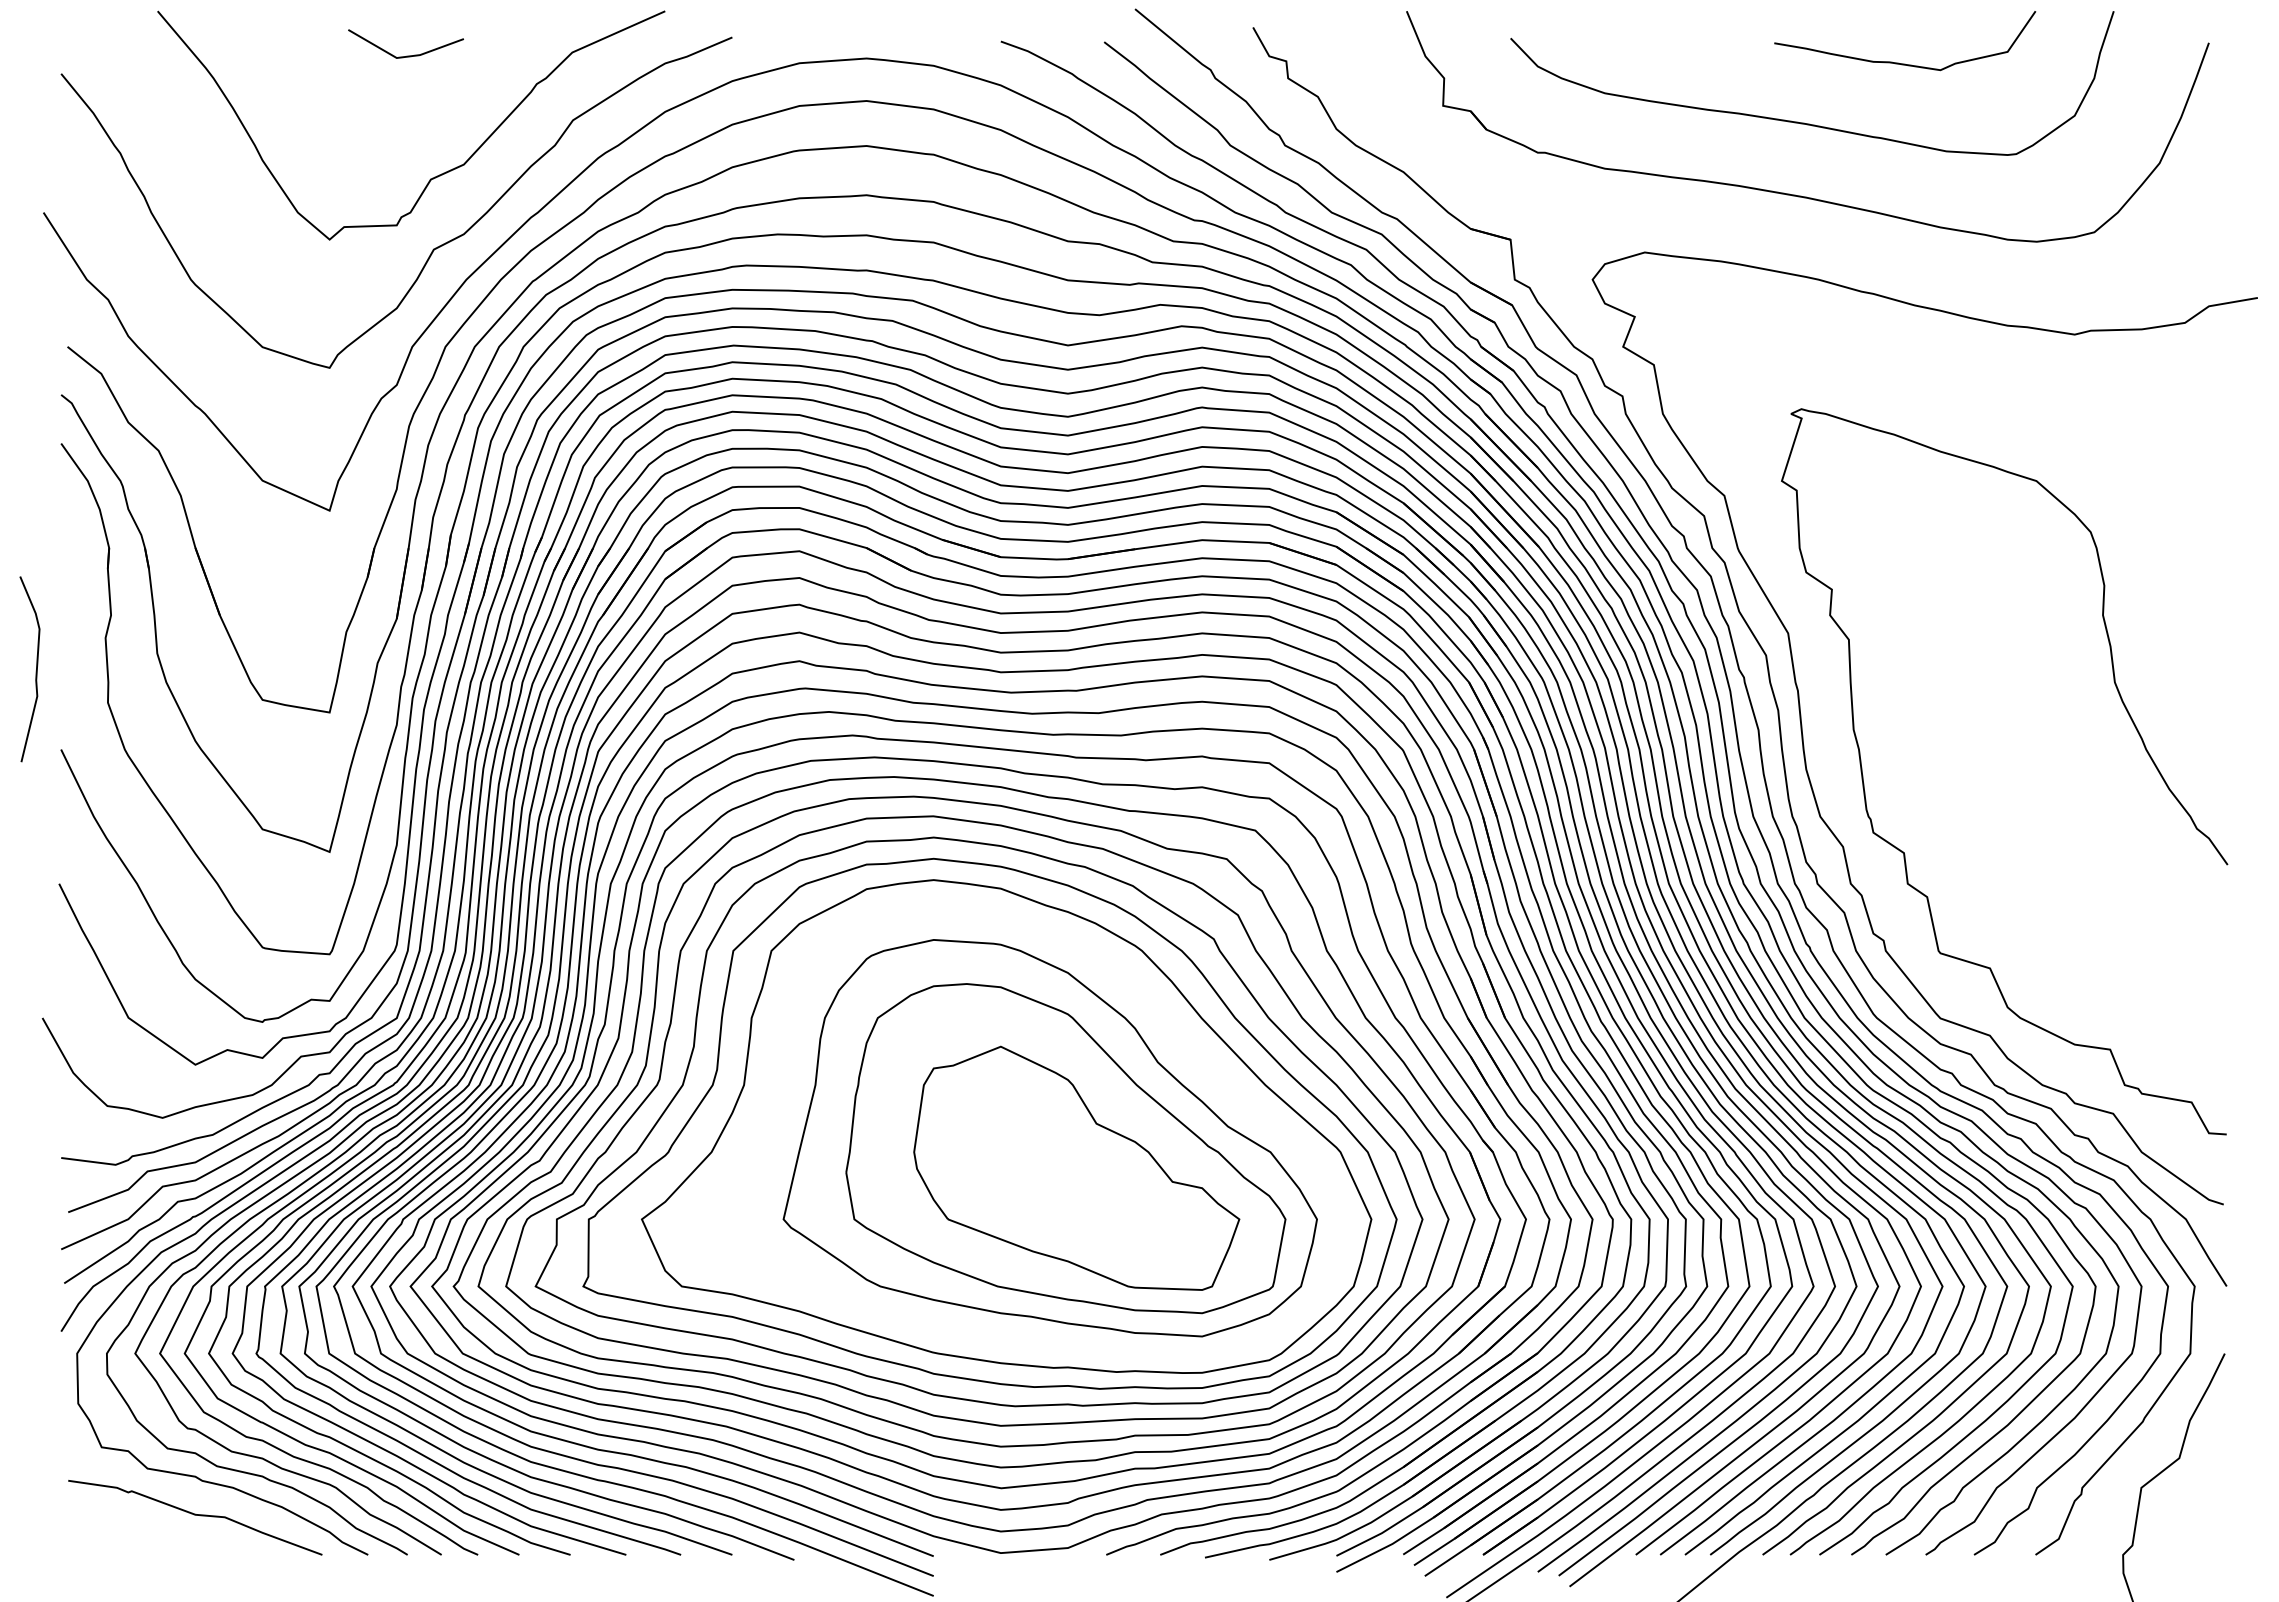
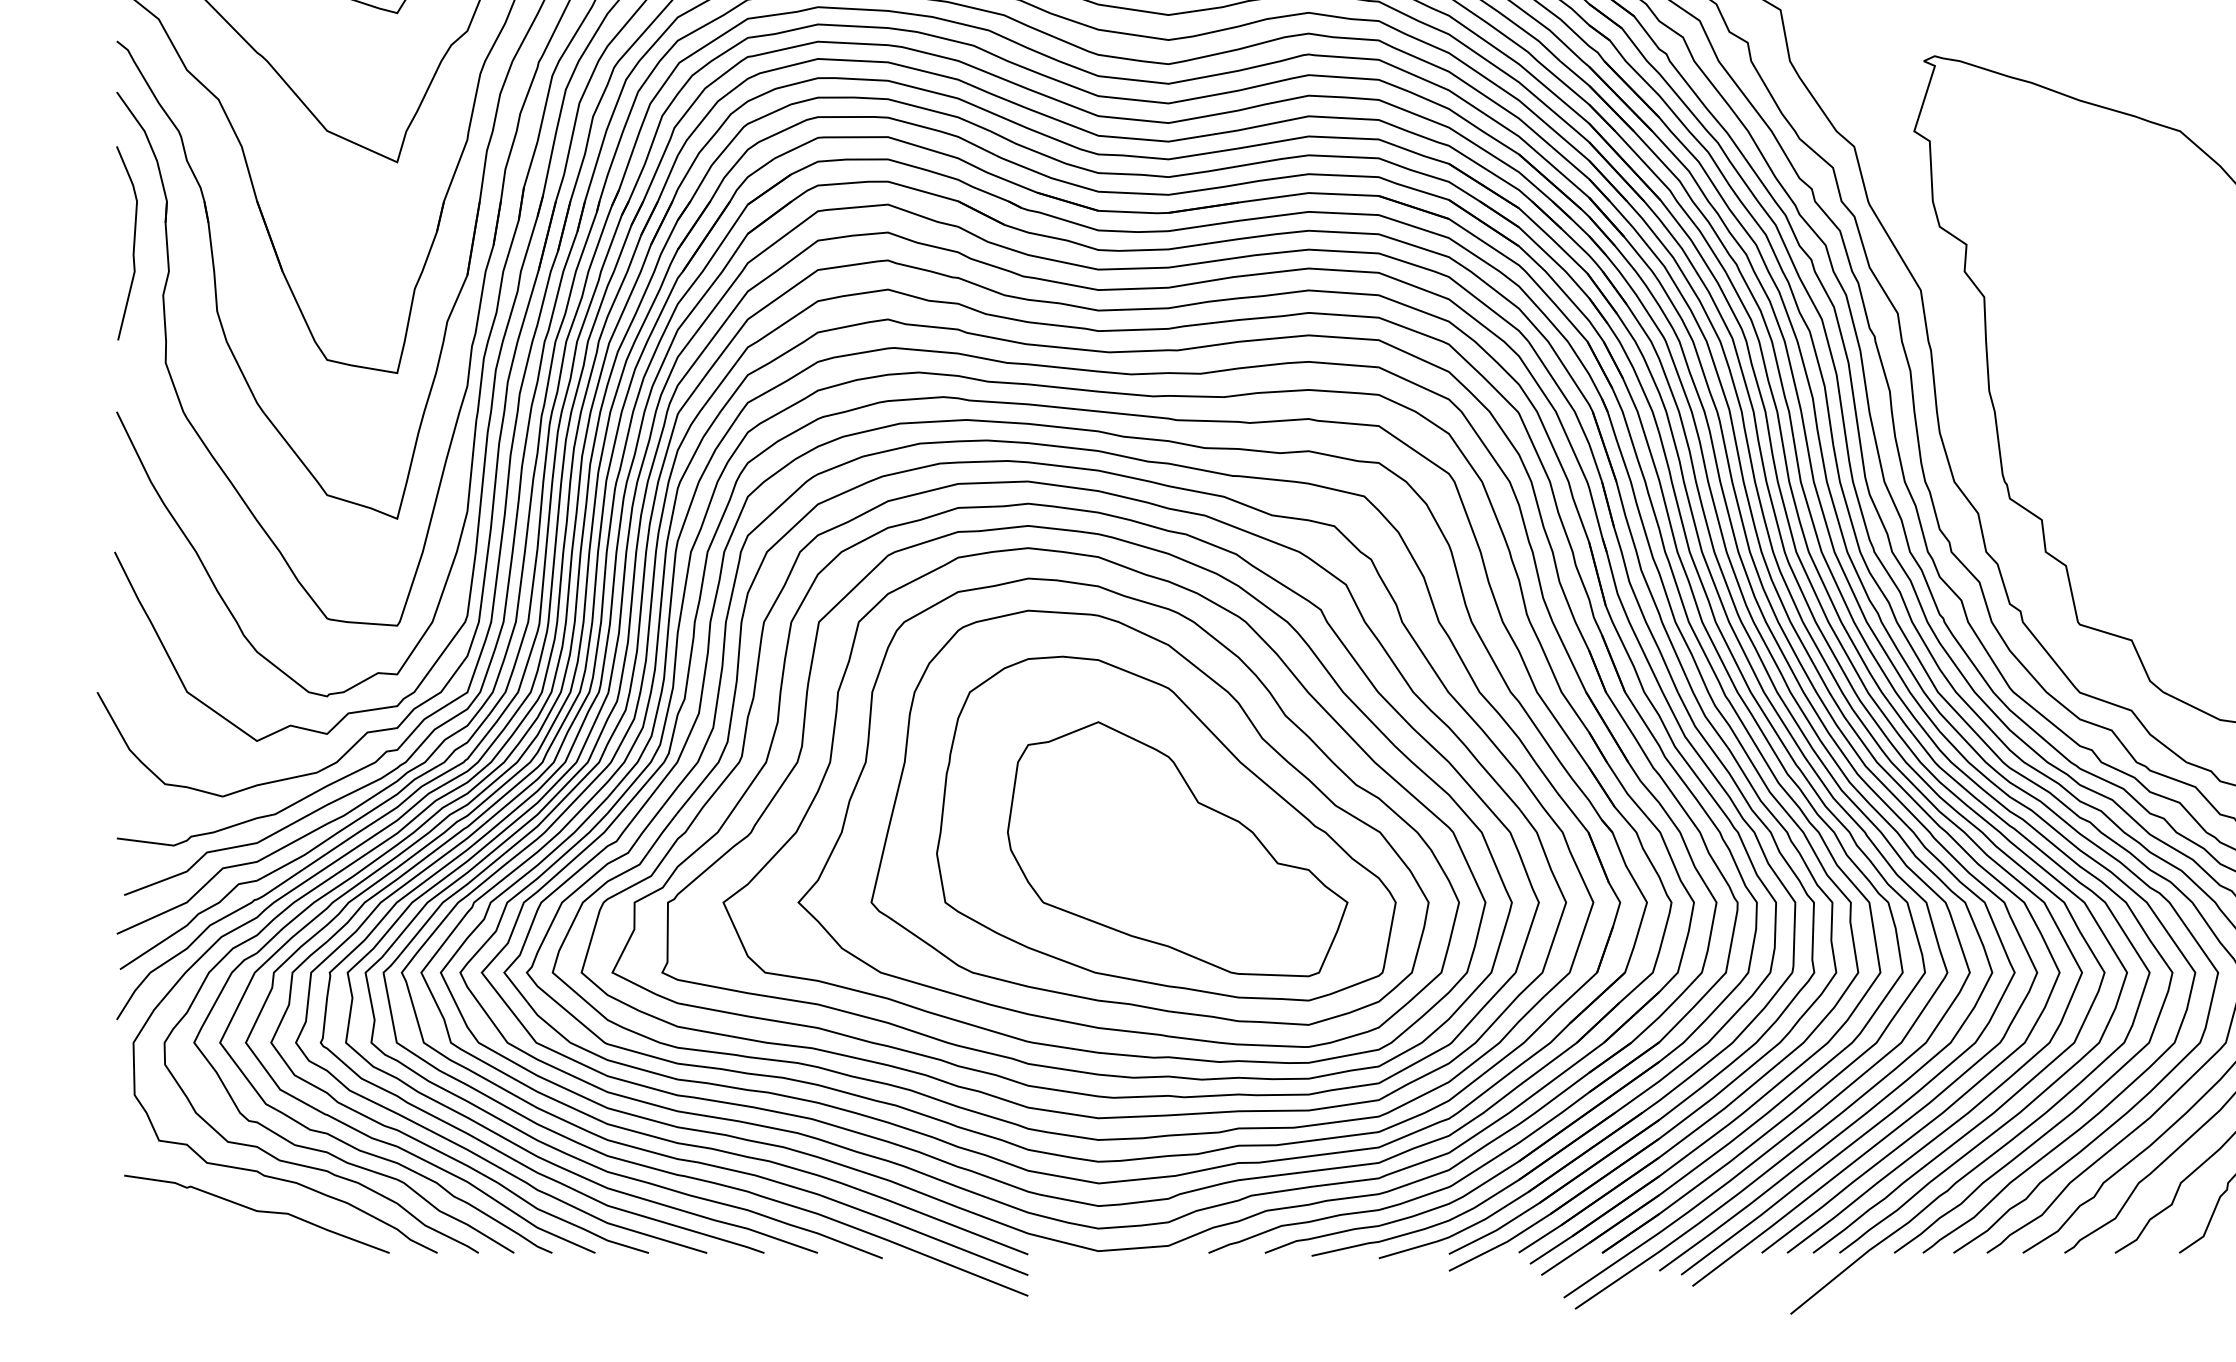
curve: (35, 671) -> (132, 245), moved
part: (1029, 1133) -> (1128, 812), added

